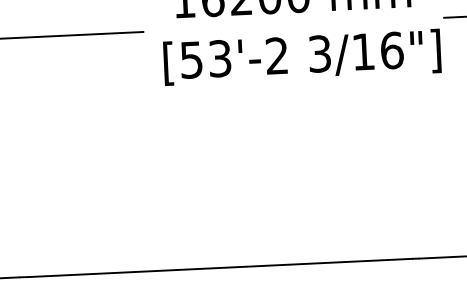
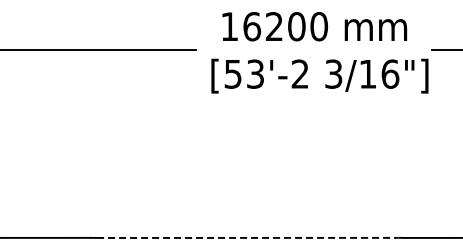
line: (219, 267) -> (247, 237), solid -> dashed

